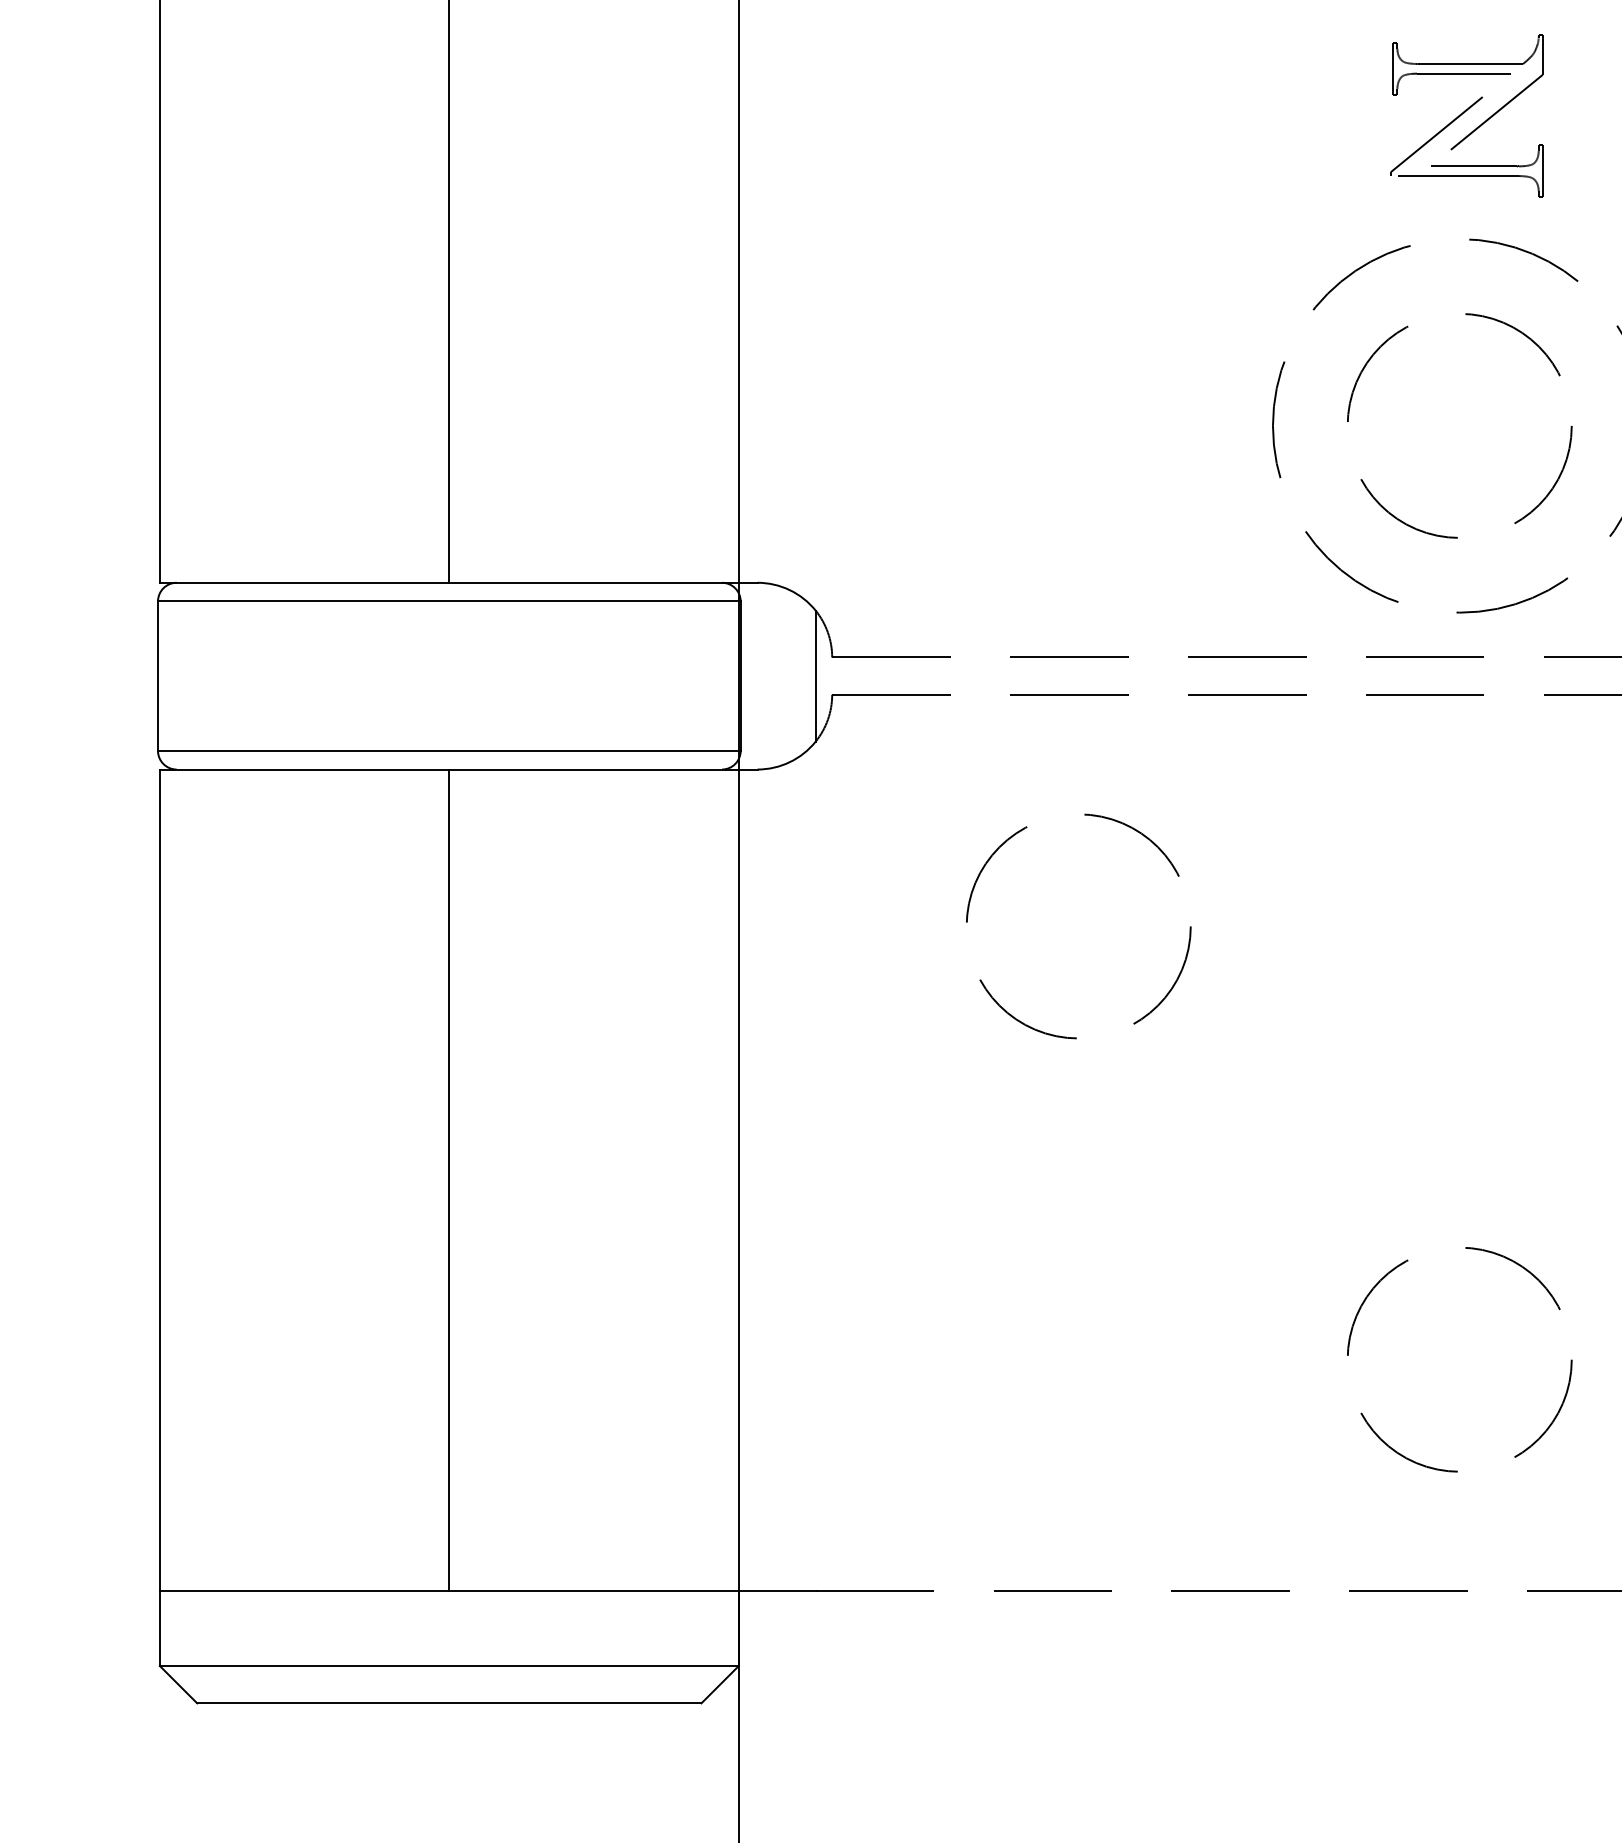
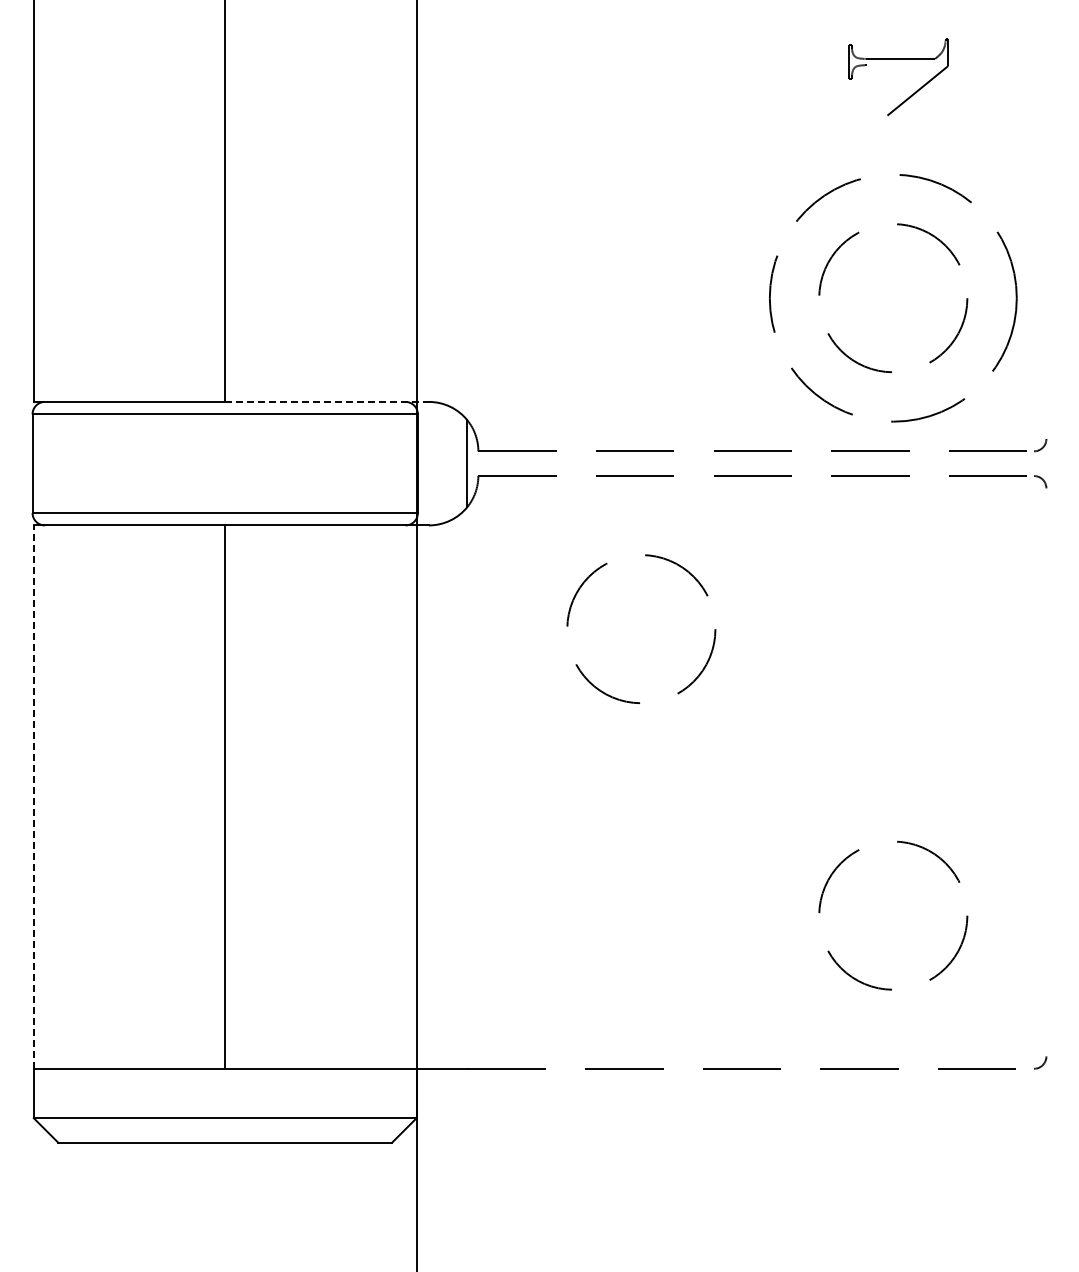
line: (1464, 73) -> (896, 65), removed
part: (1466, 166) -> (897, 126), removed
line: (604, 582) -> (327, 401), solid -> dashed
line: (159, 1180) -> (33, 797), solid -> dashed

